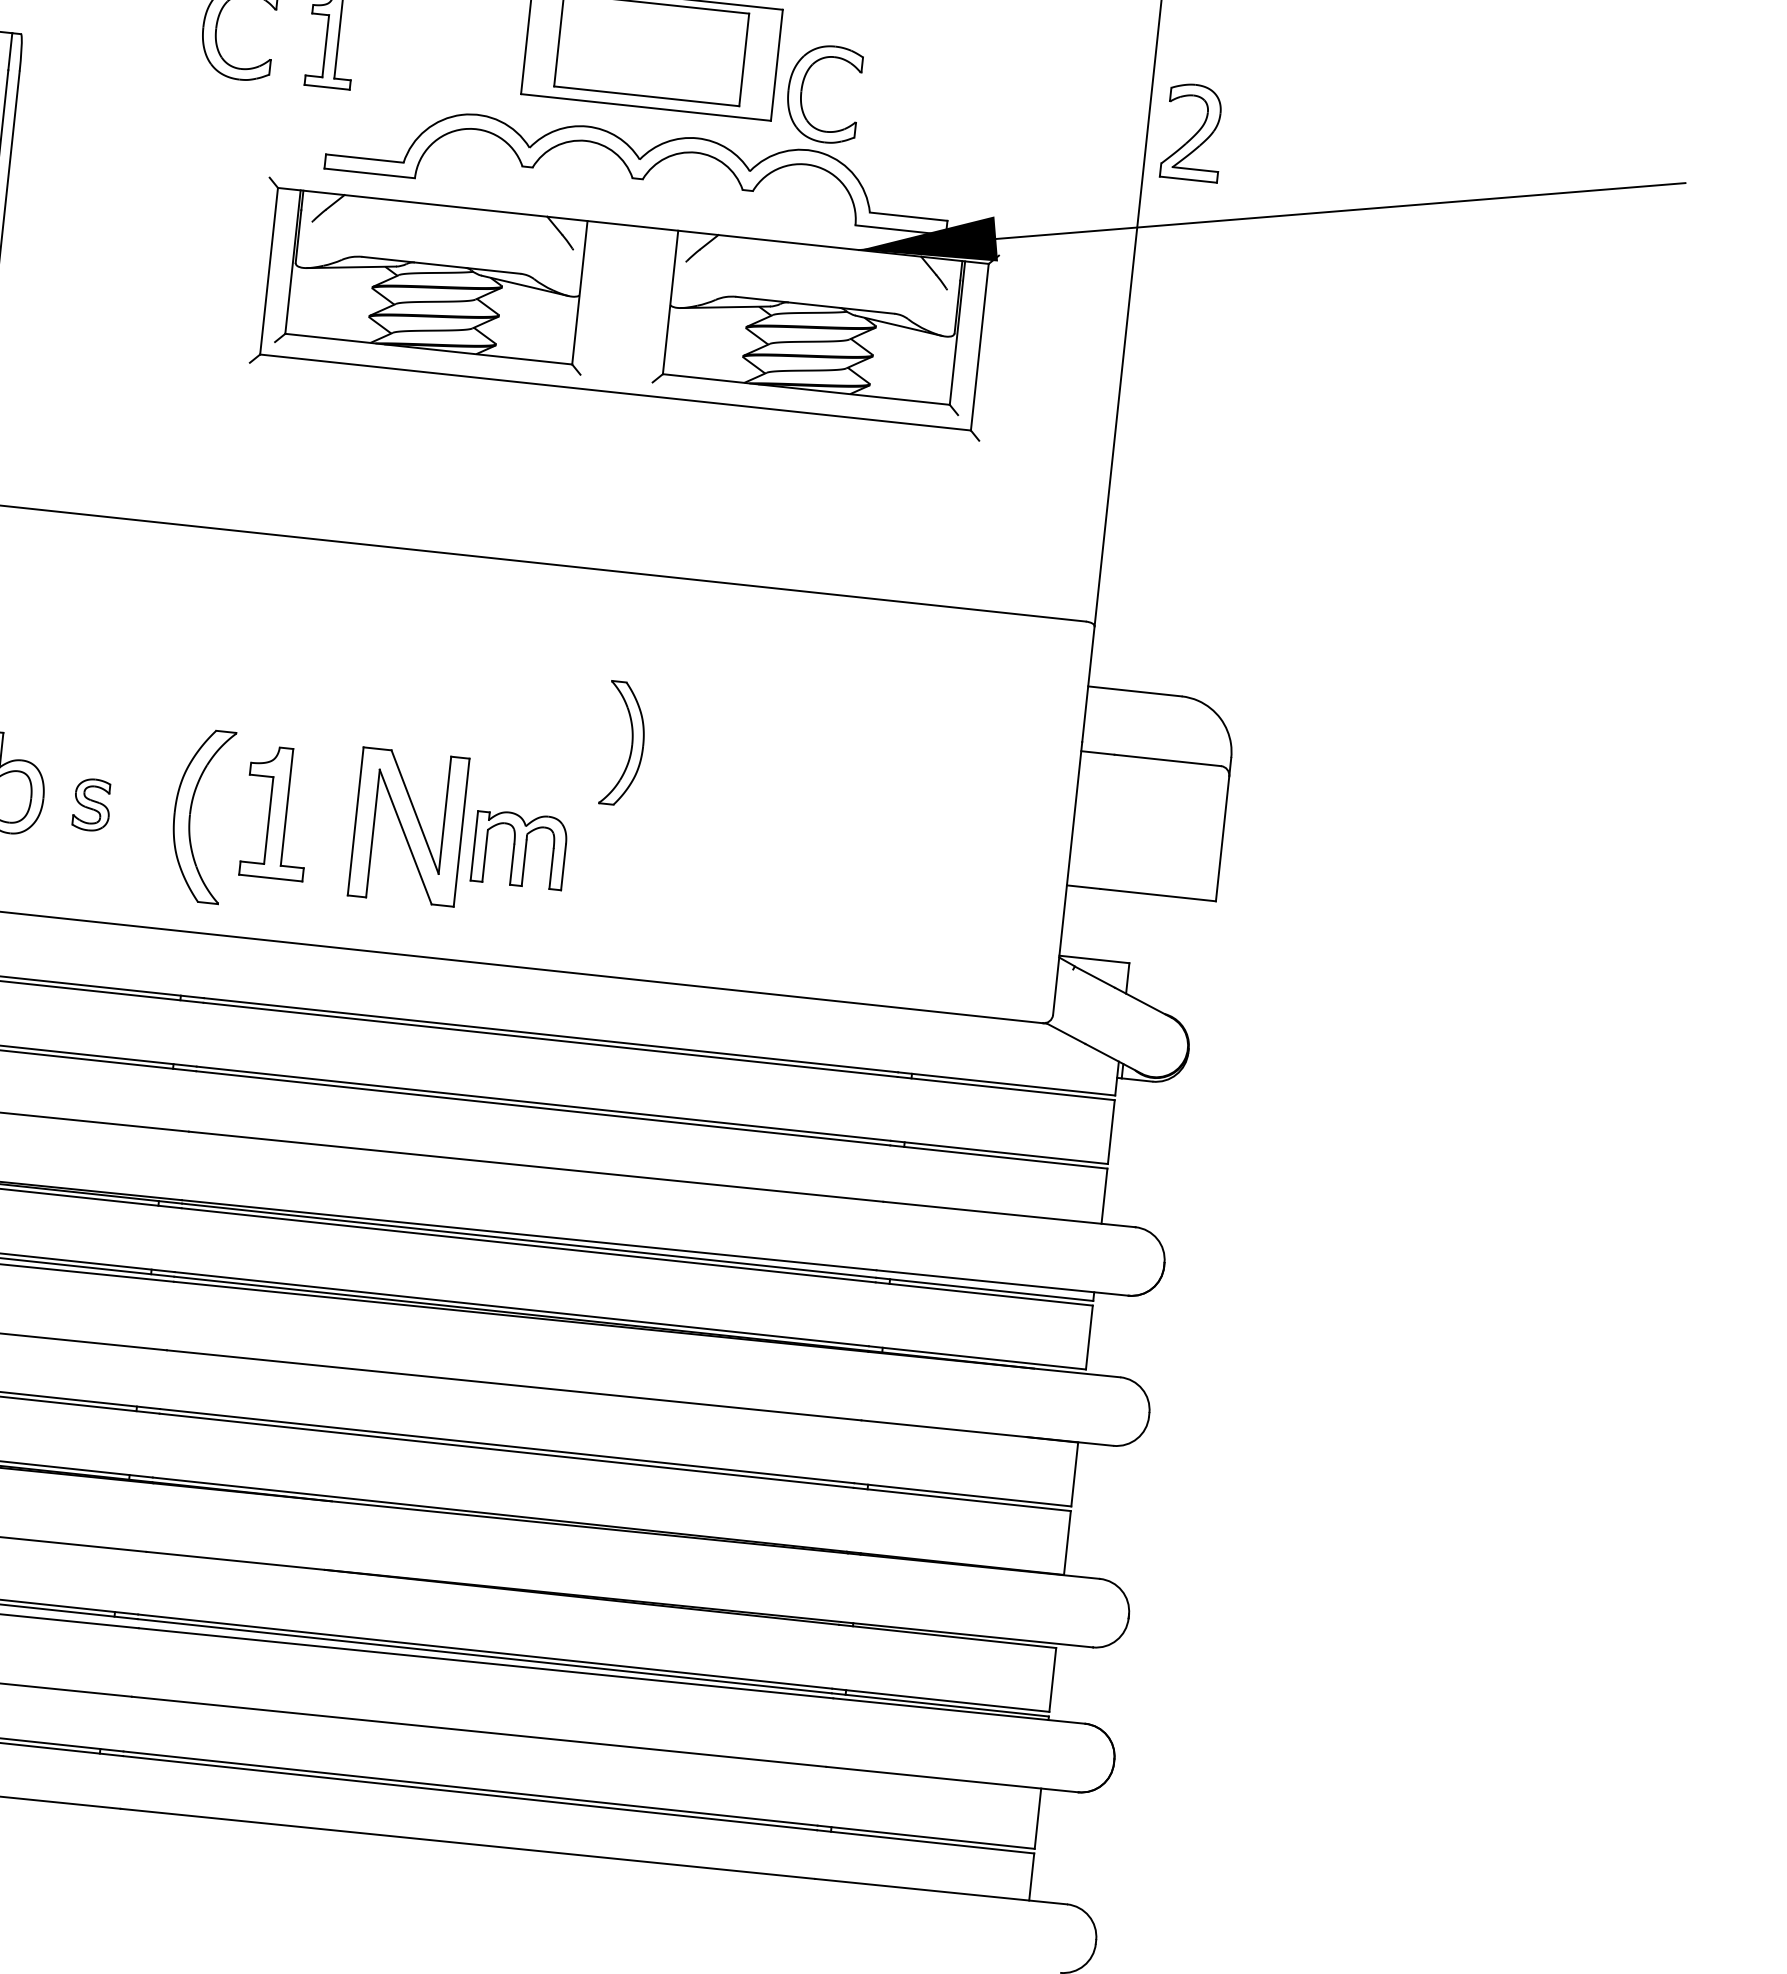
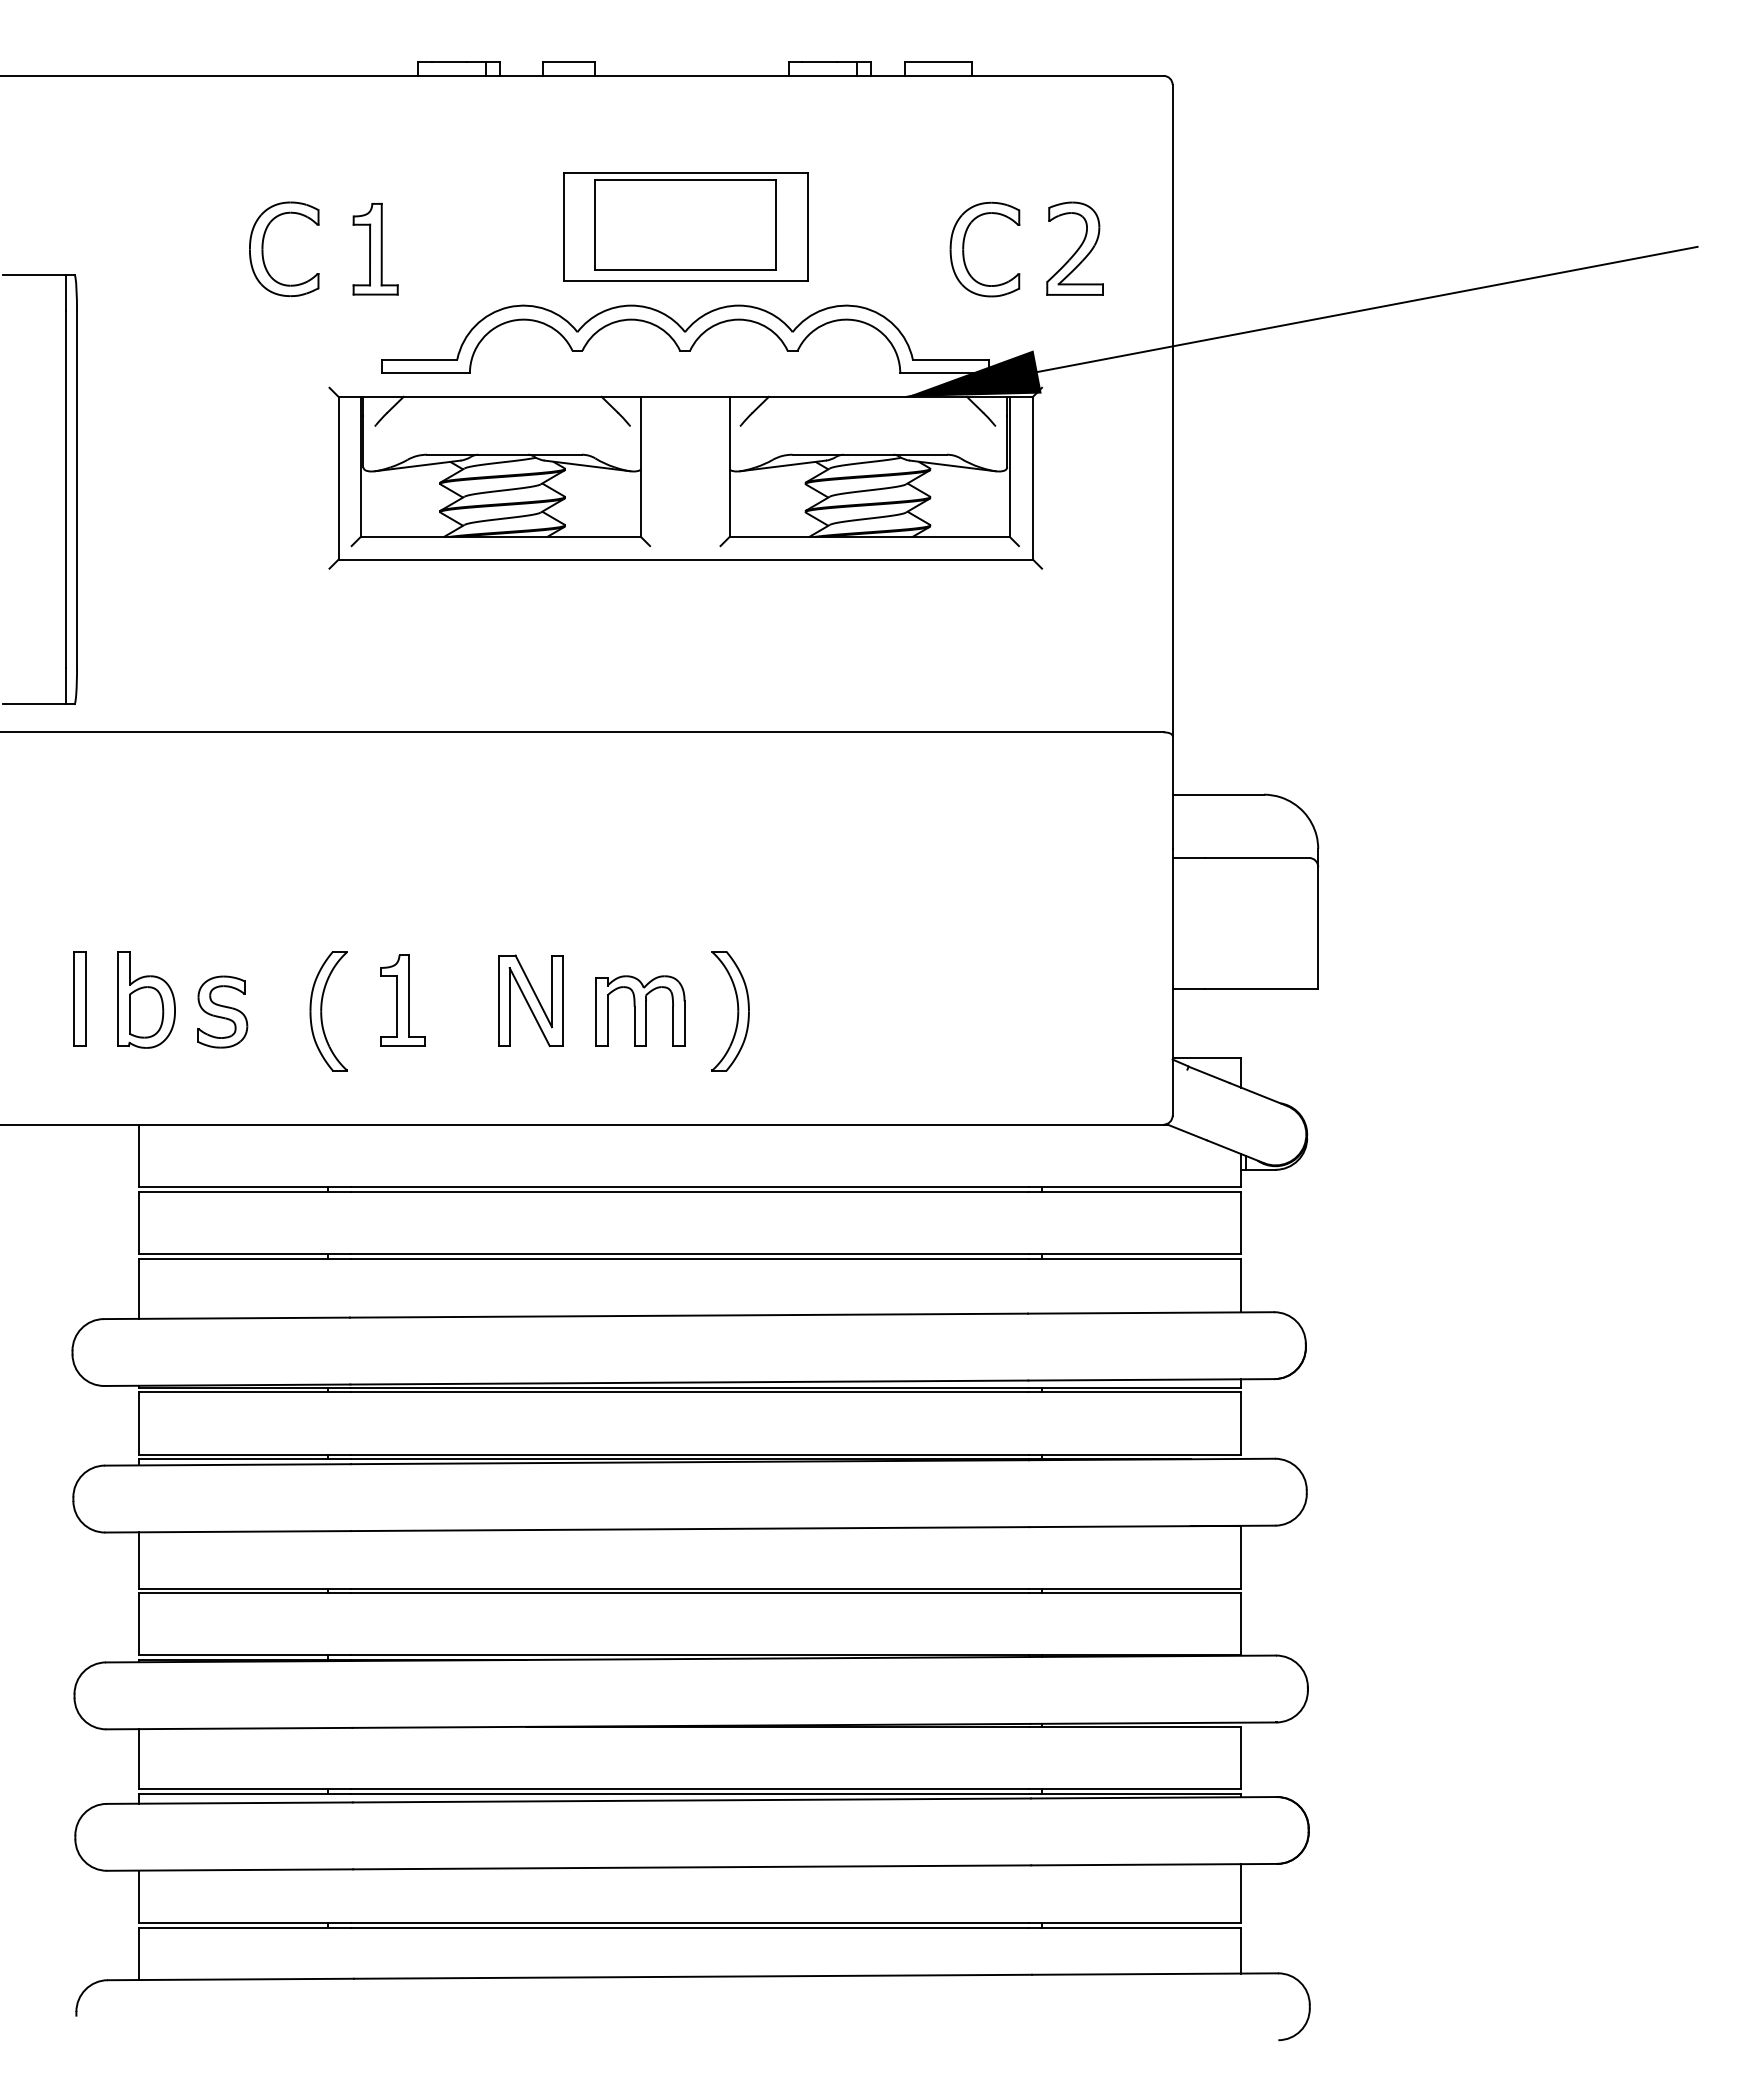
part: (802, 91) -> (964, 249), moved
part: (1192, 132) -> (1074, 248), moved
part: (631, 745) -> (737, 1011), moved
part: (91, 804) -> (222, 1011), size x1.43
part: (277, 812) -> (402, 1000), size x0.71
part: (200, 815) -> (328, 1011), size x0.71
part: (408, 826) -> (530, 1000), size x0.62

